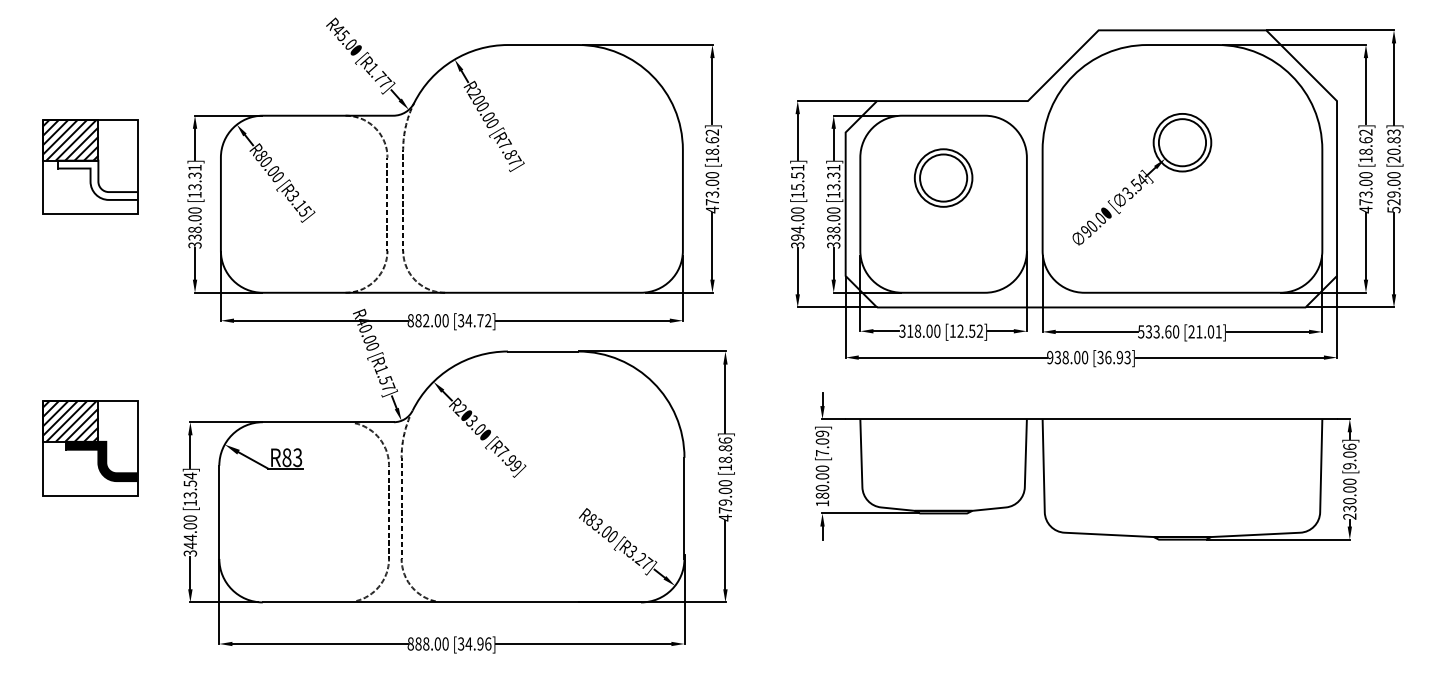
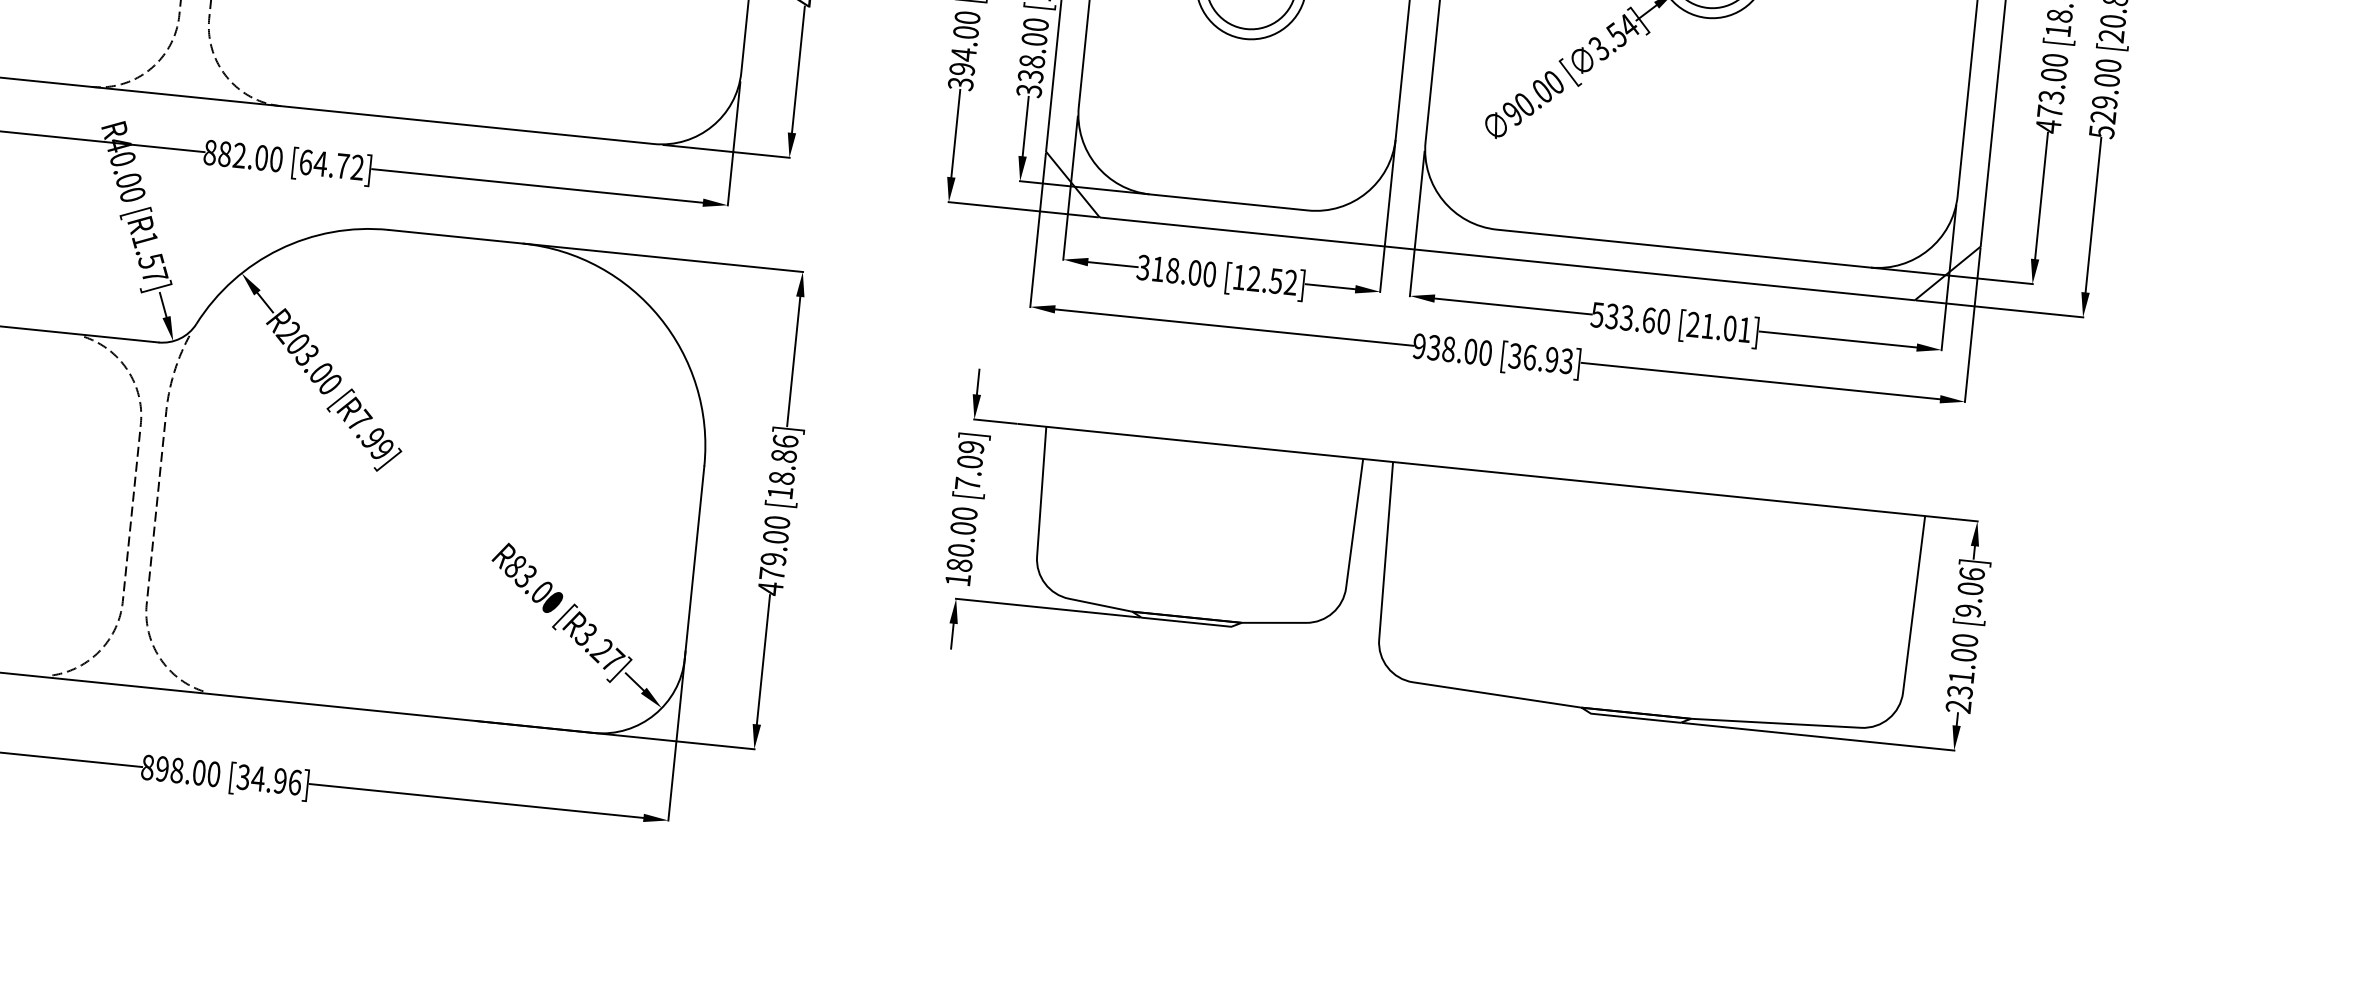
text: (461, 320) -> (306, 162), [34.72] -> [64.72]
text: (1349, 501) -> (1960, 677), 230.00 -> 231.00
text: (418, 643) -> (162, 768), 888.00 -> 898.00

